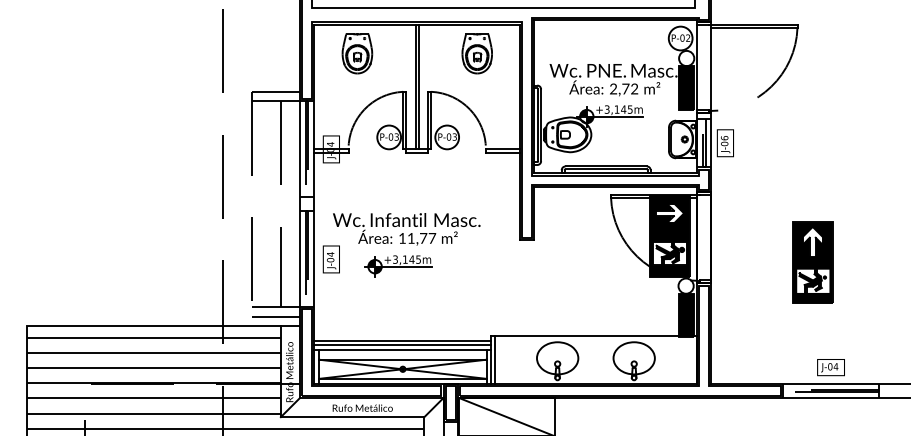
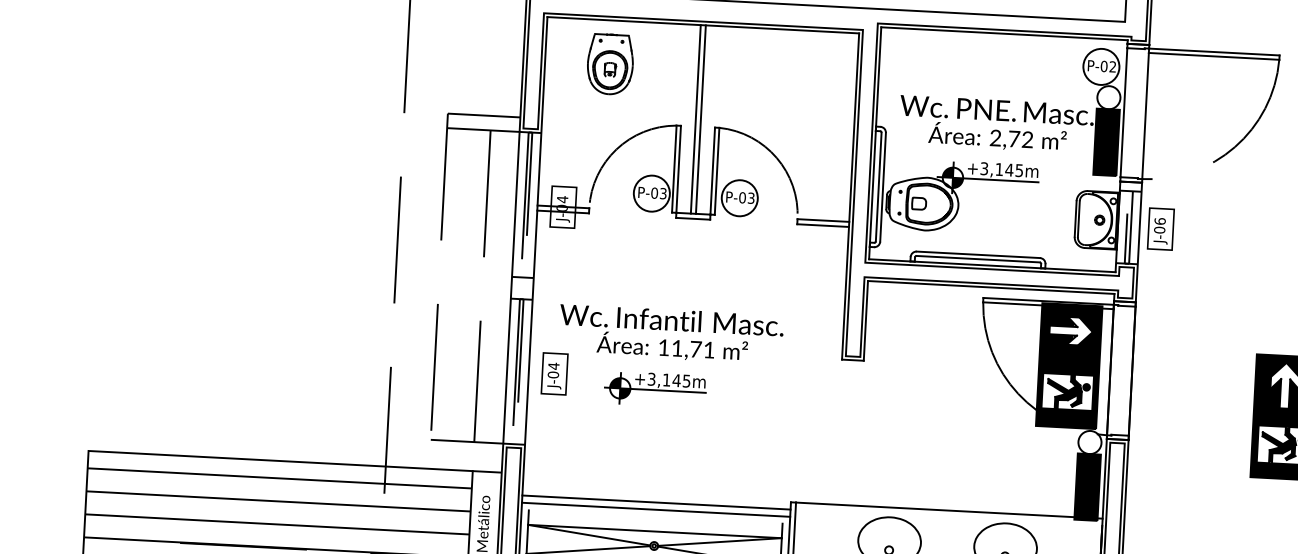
part: (476, 53) -> (790, 73), removed
text: (432, 238) -> (709, 350), 11,77 -> 11,71
line: (276, 316) -> (466, 456), removed
line: (402, 350) -> (655, 517), removed

